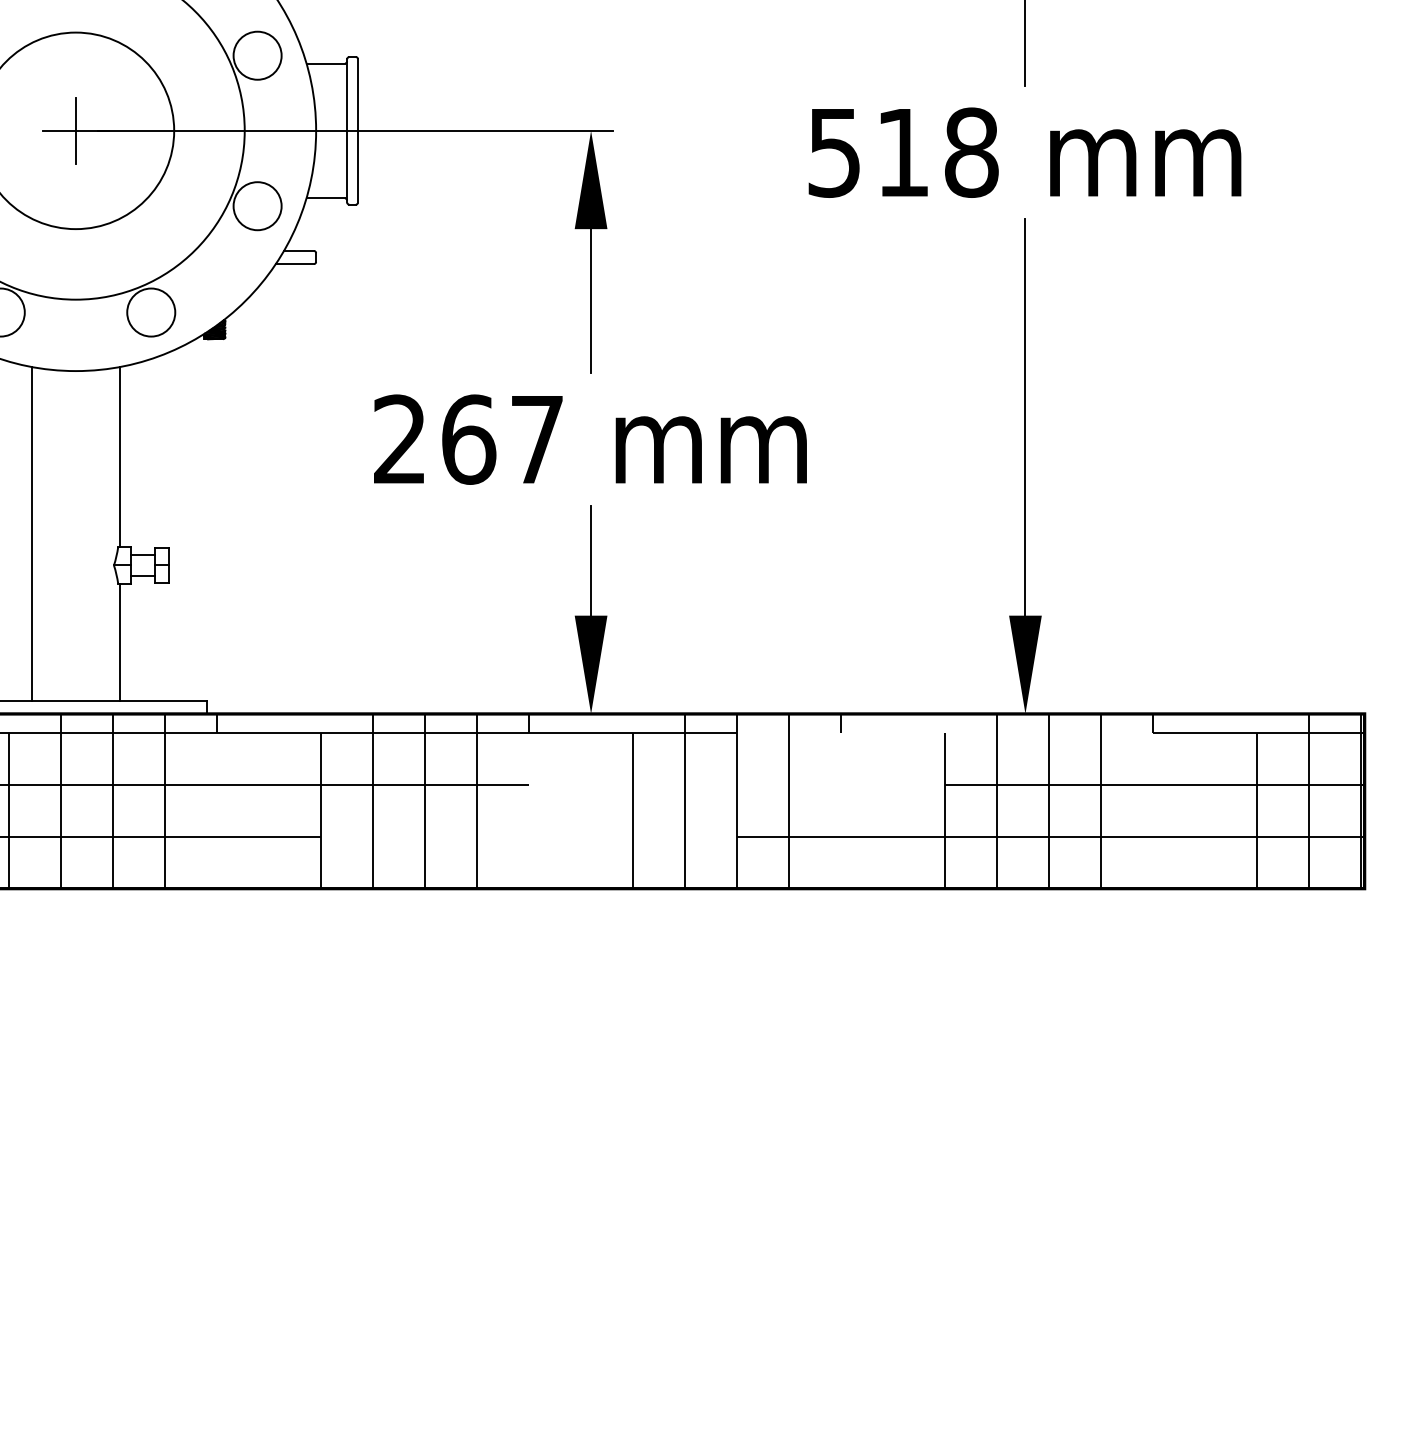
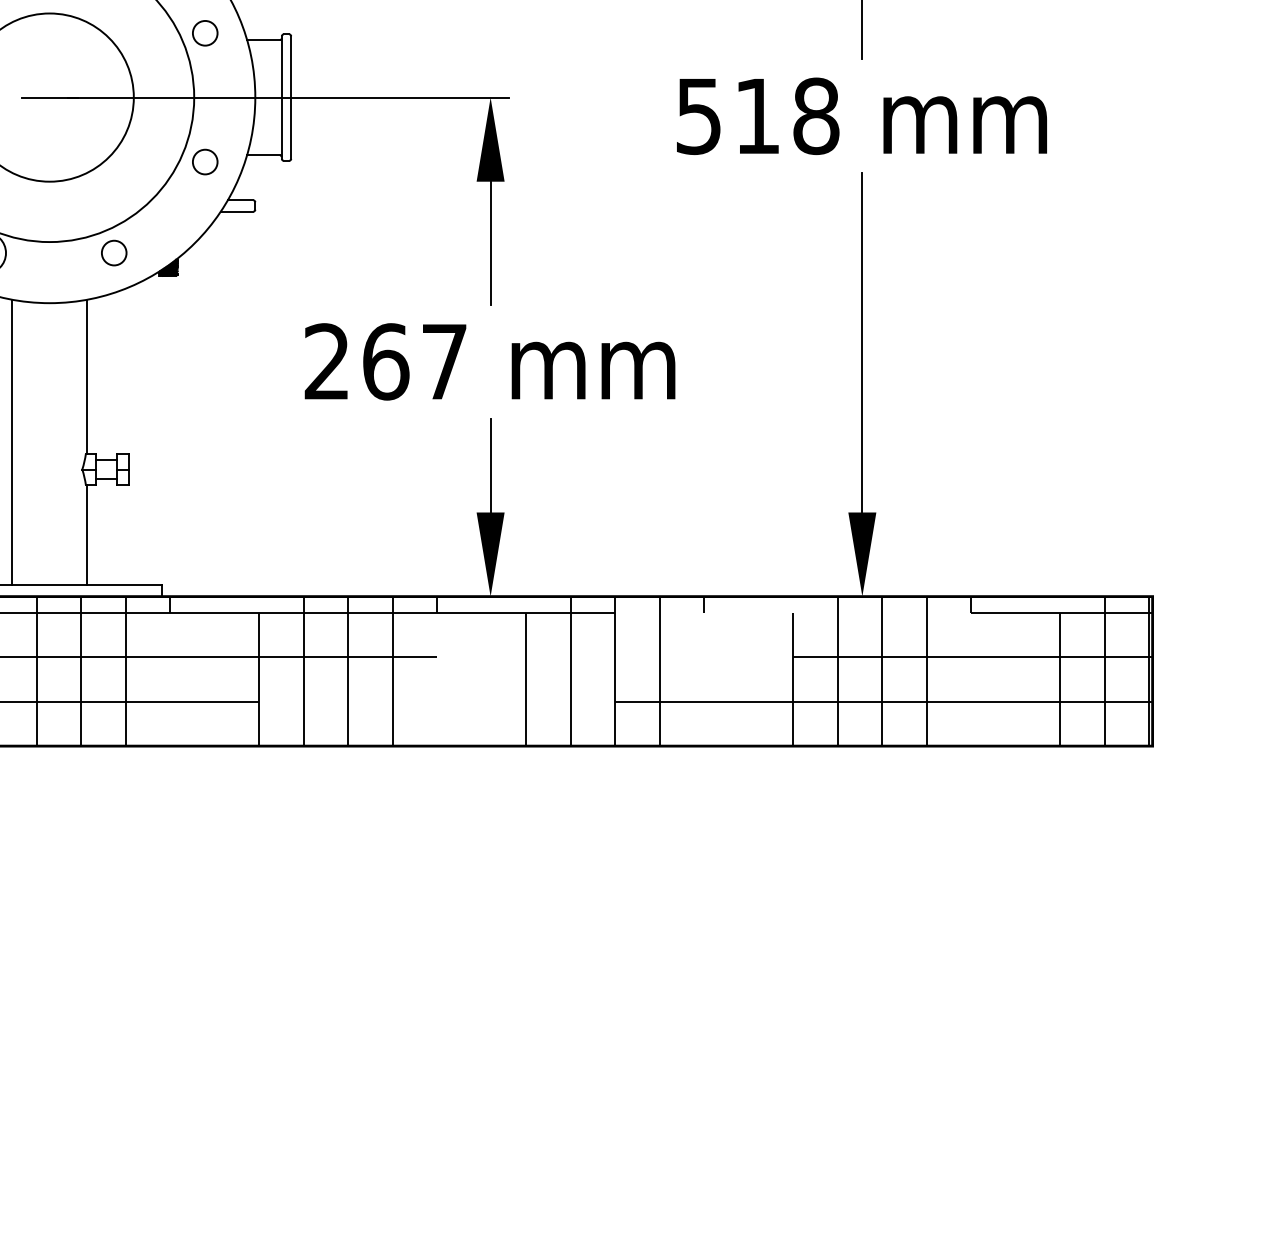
circle: (256, 54) -> (204, 32), size x0.6
line: (75, 130) -> (49, 97), removed
circle: (256, 205) -> (204, 161), size x0.6
circle: (150, 311) -> (113, 252), size x0.6

